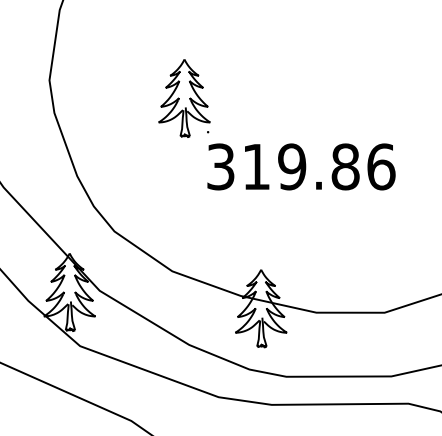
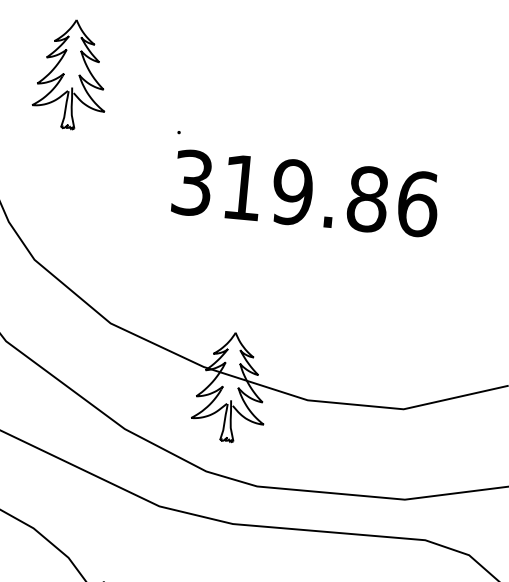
part: (184, 98) -> (71, 74), moved

